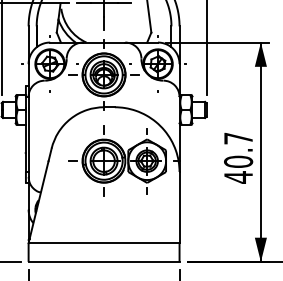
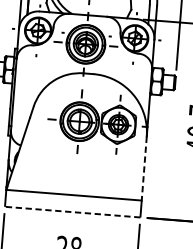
line: (179, 207) -> (144, 168), solid -> dashed
line: (103, 261) -> (72, 211), solid -> dashed

